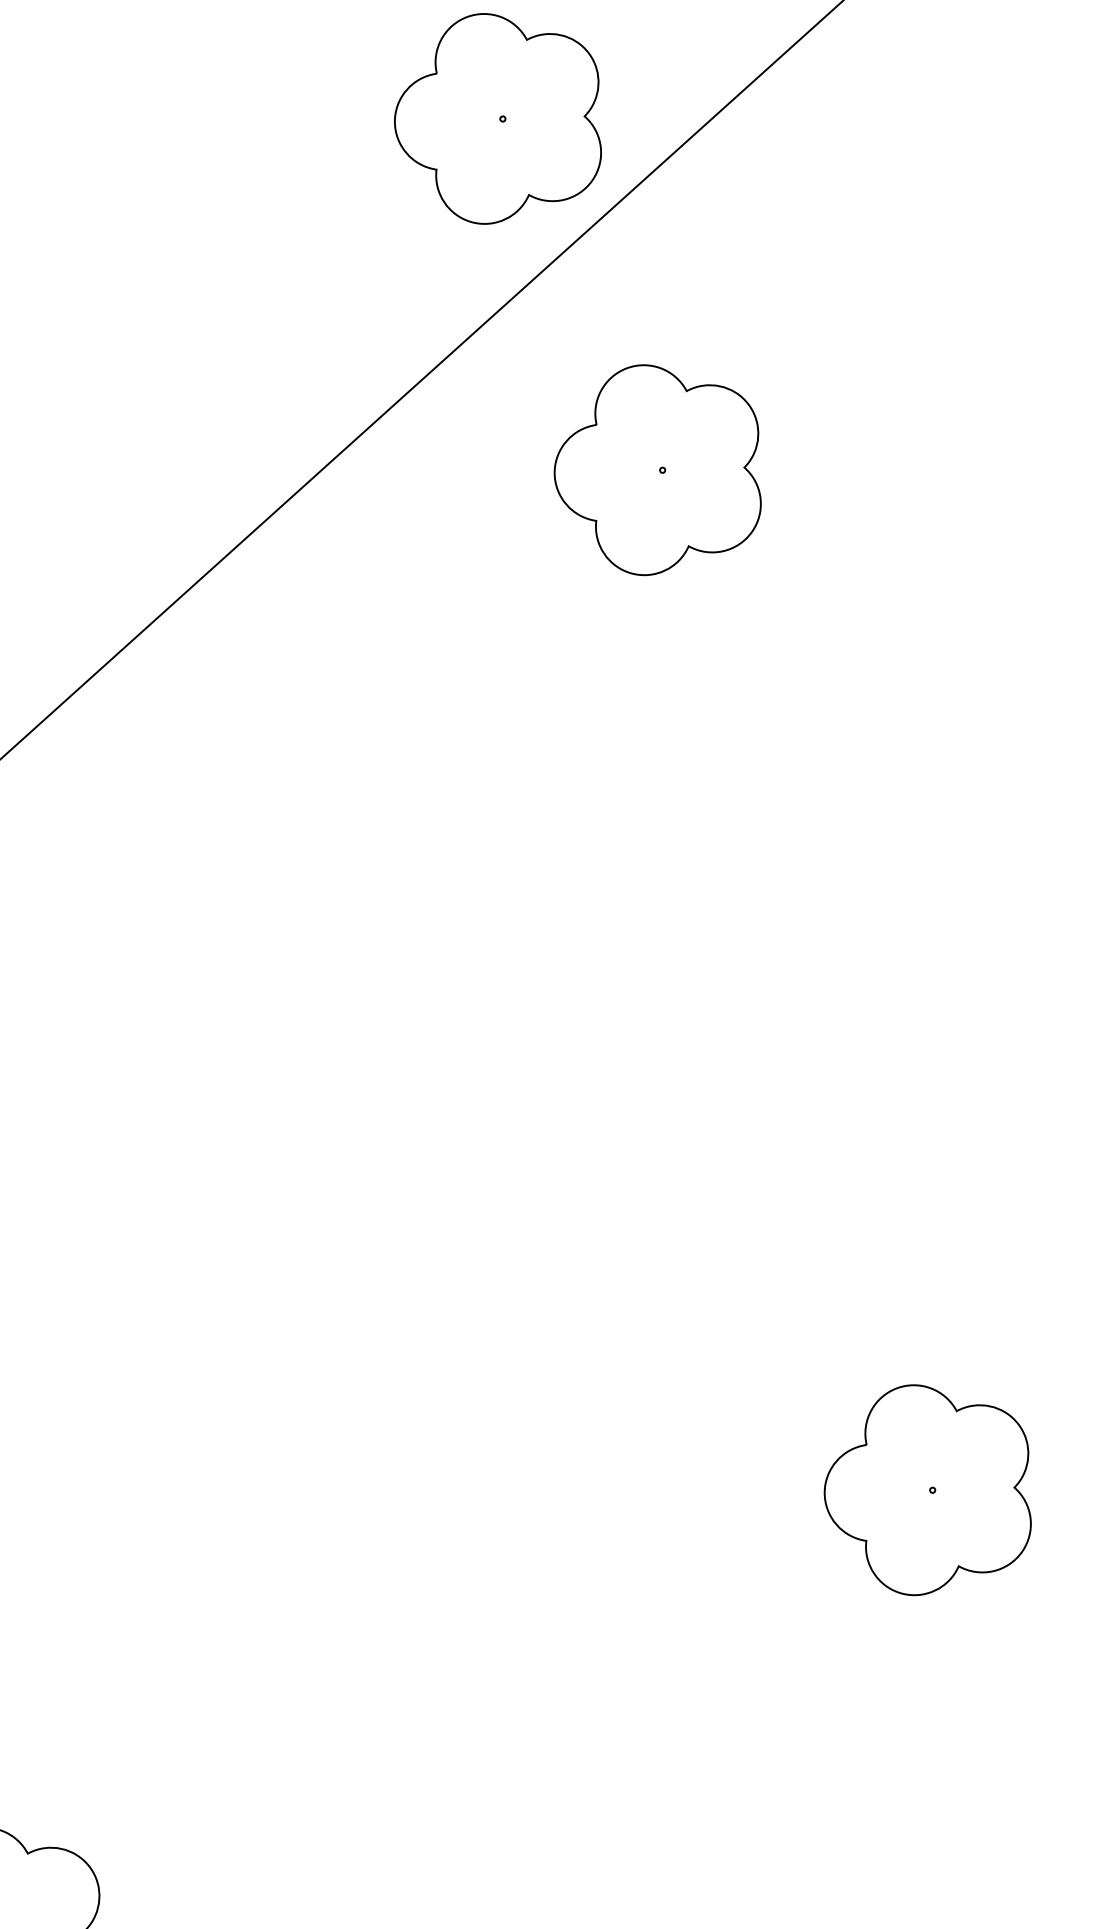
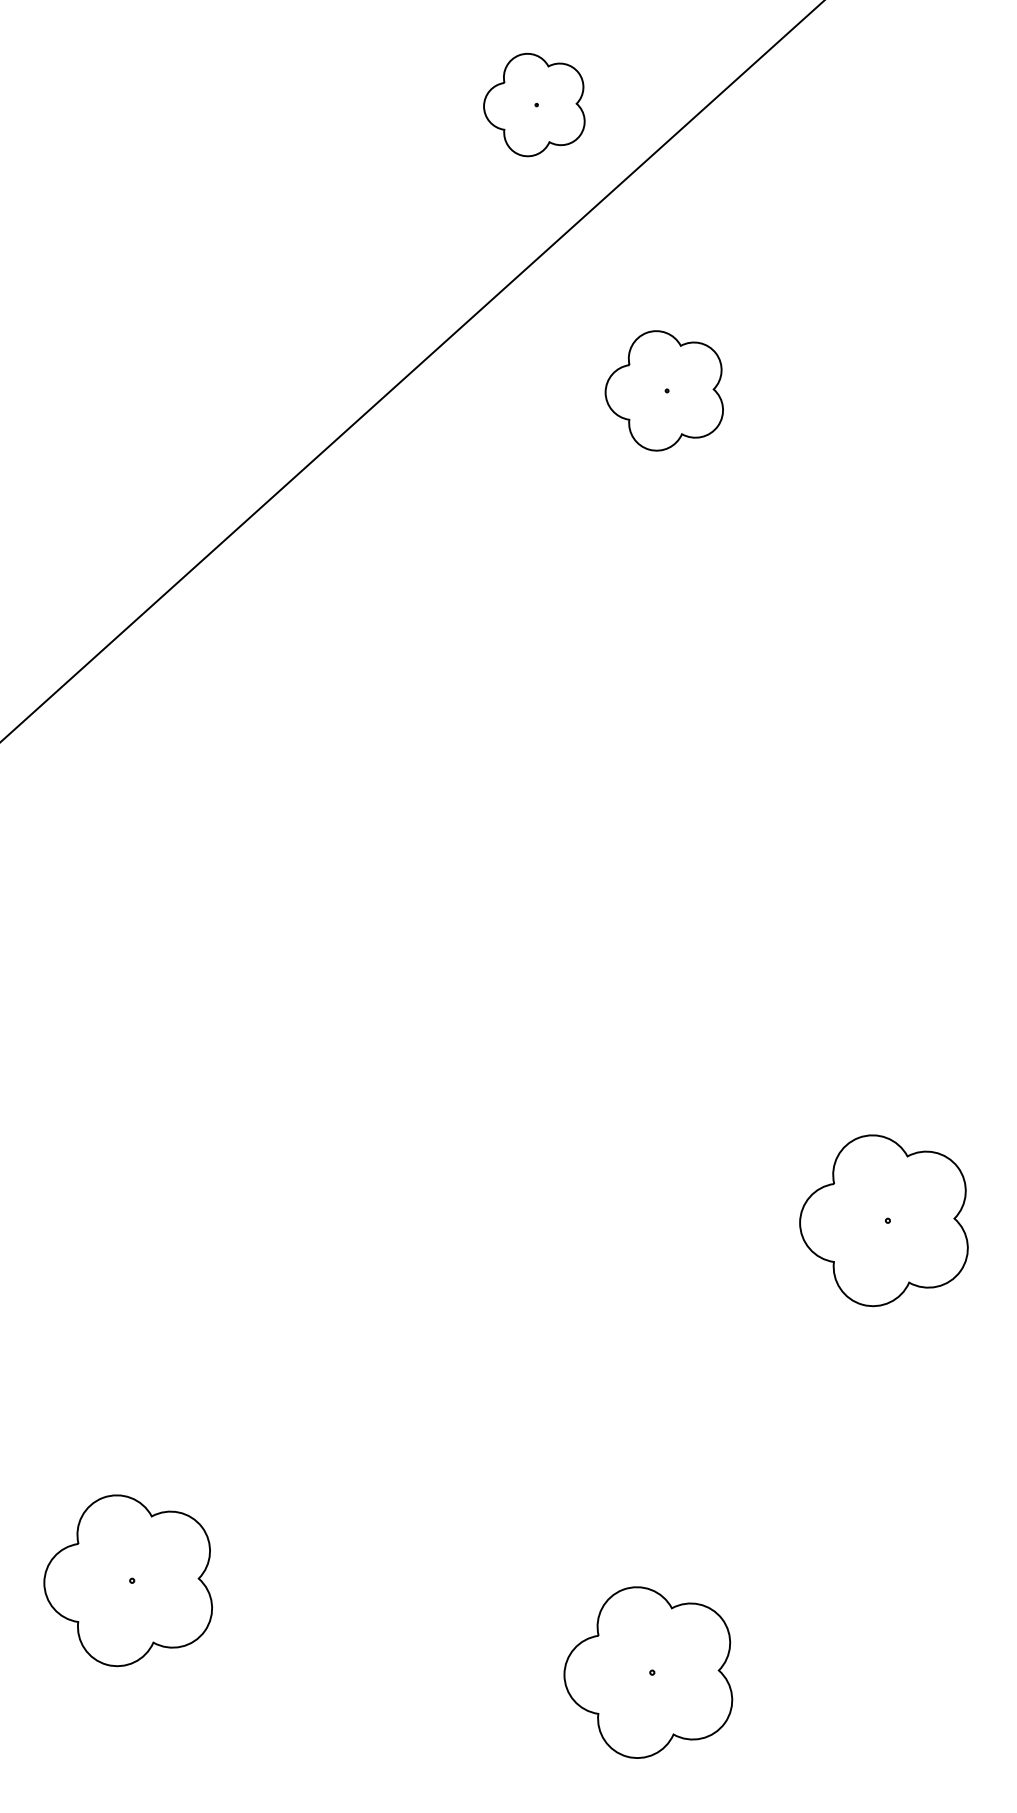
part: (498, 118) -> (534, 104), size x0.6
part: (658, 469) -> (664, 390), size x0.7

